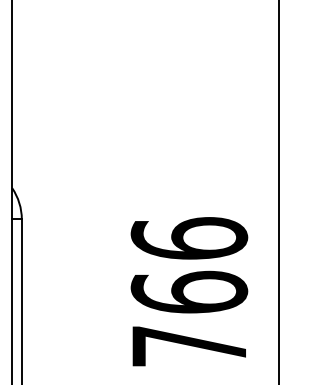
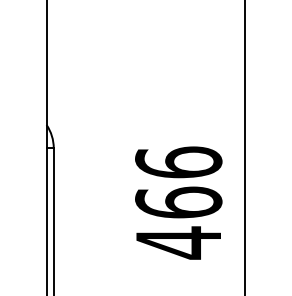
text: (189, 345) -> (178, 242), 766 -> 466

